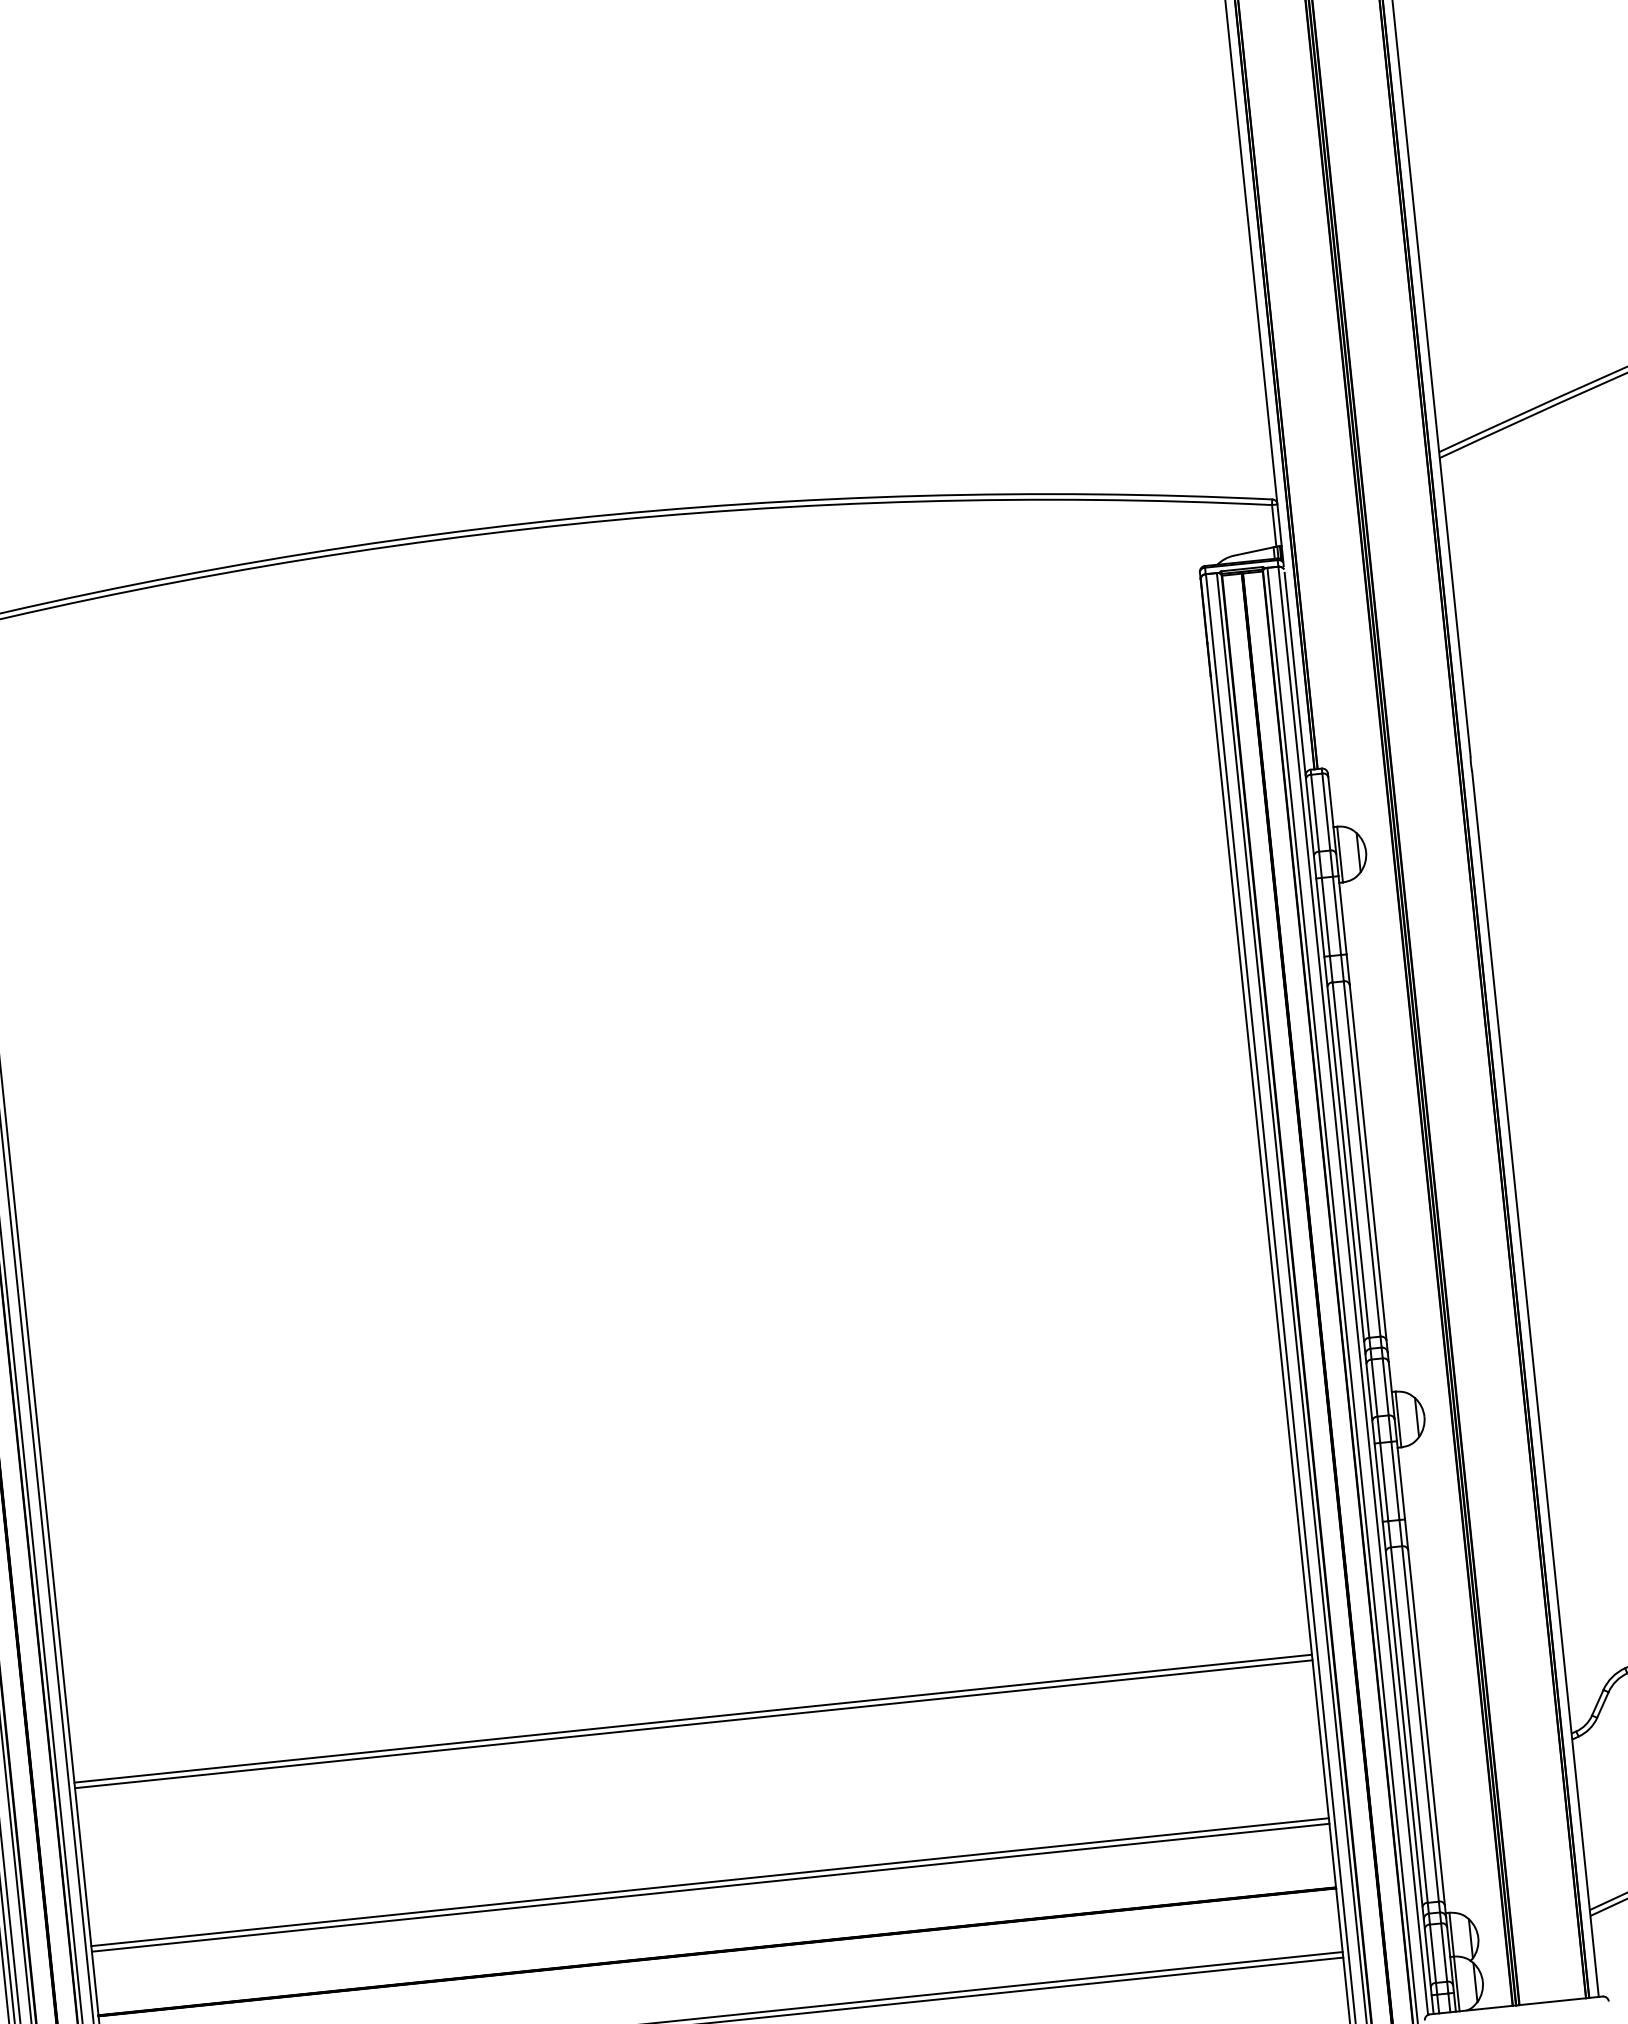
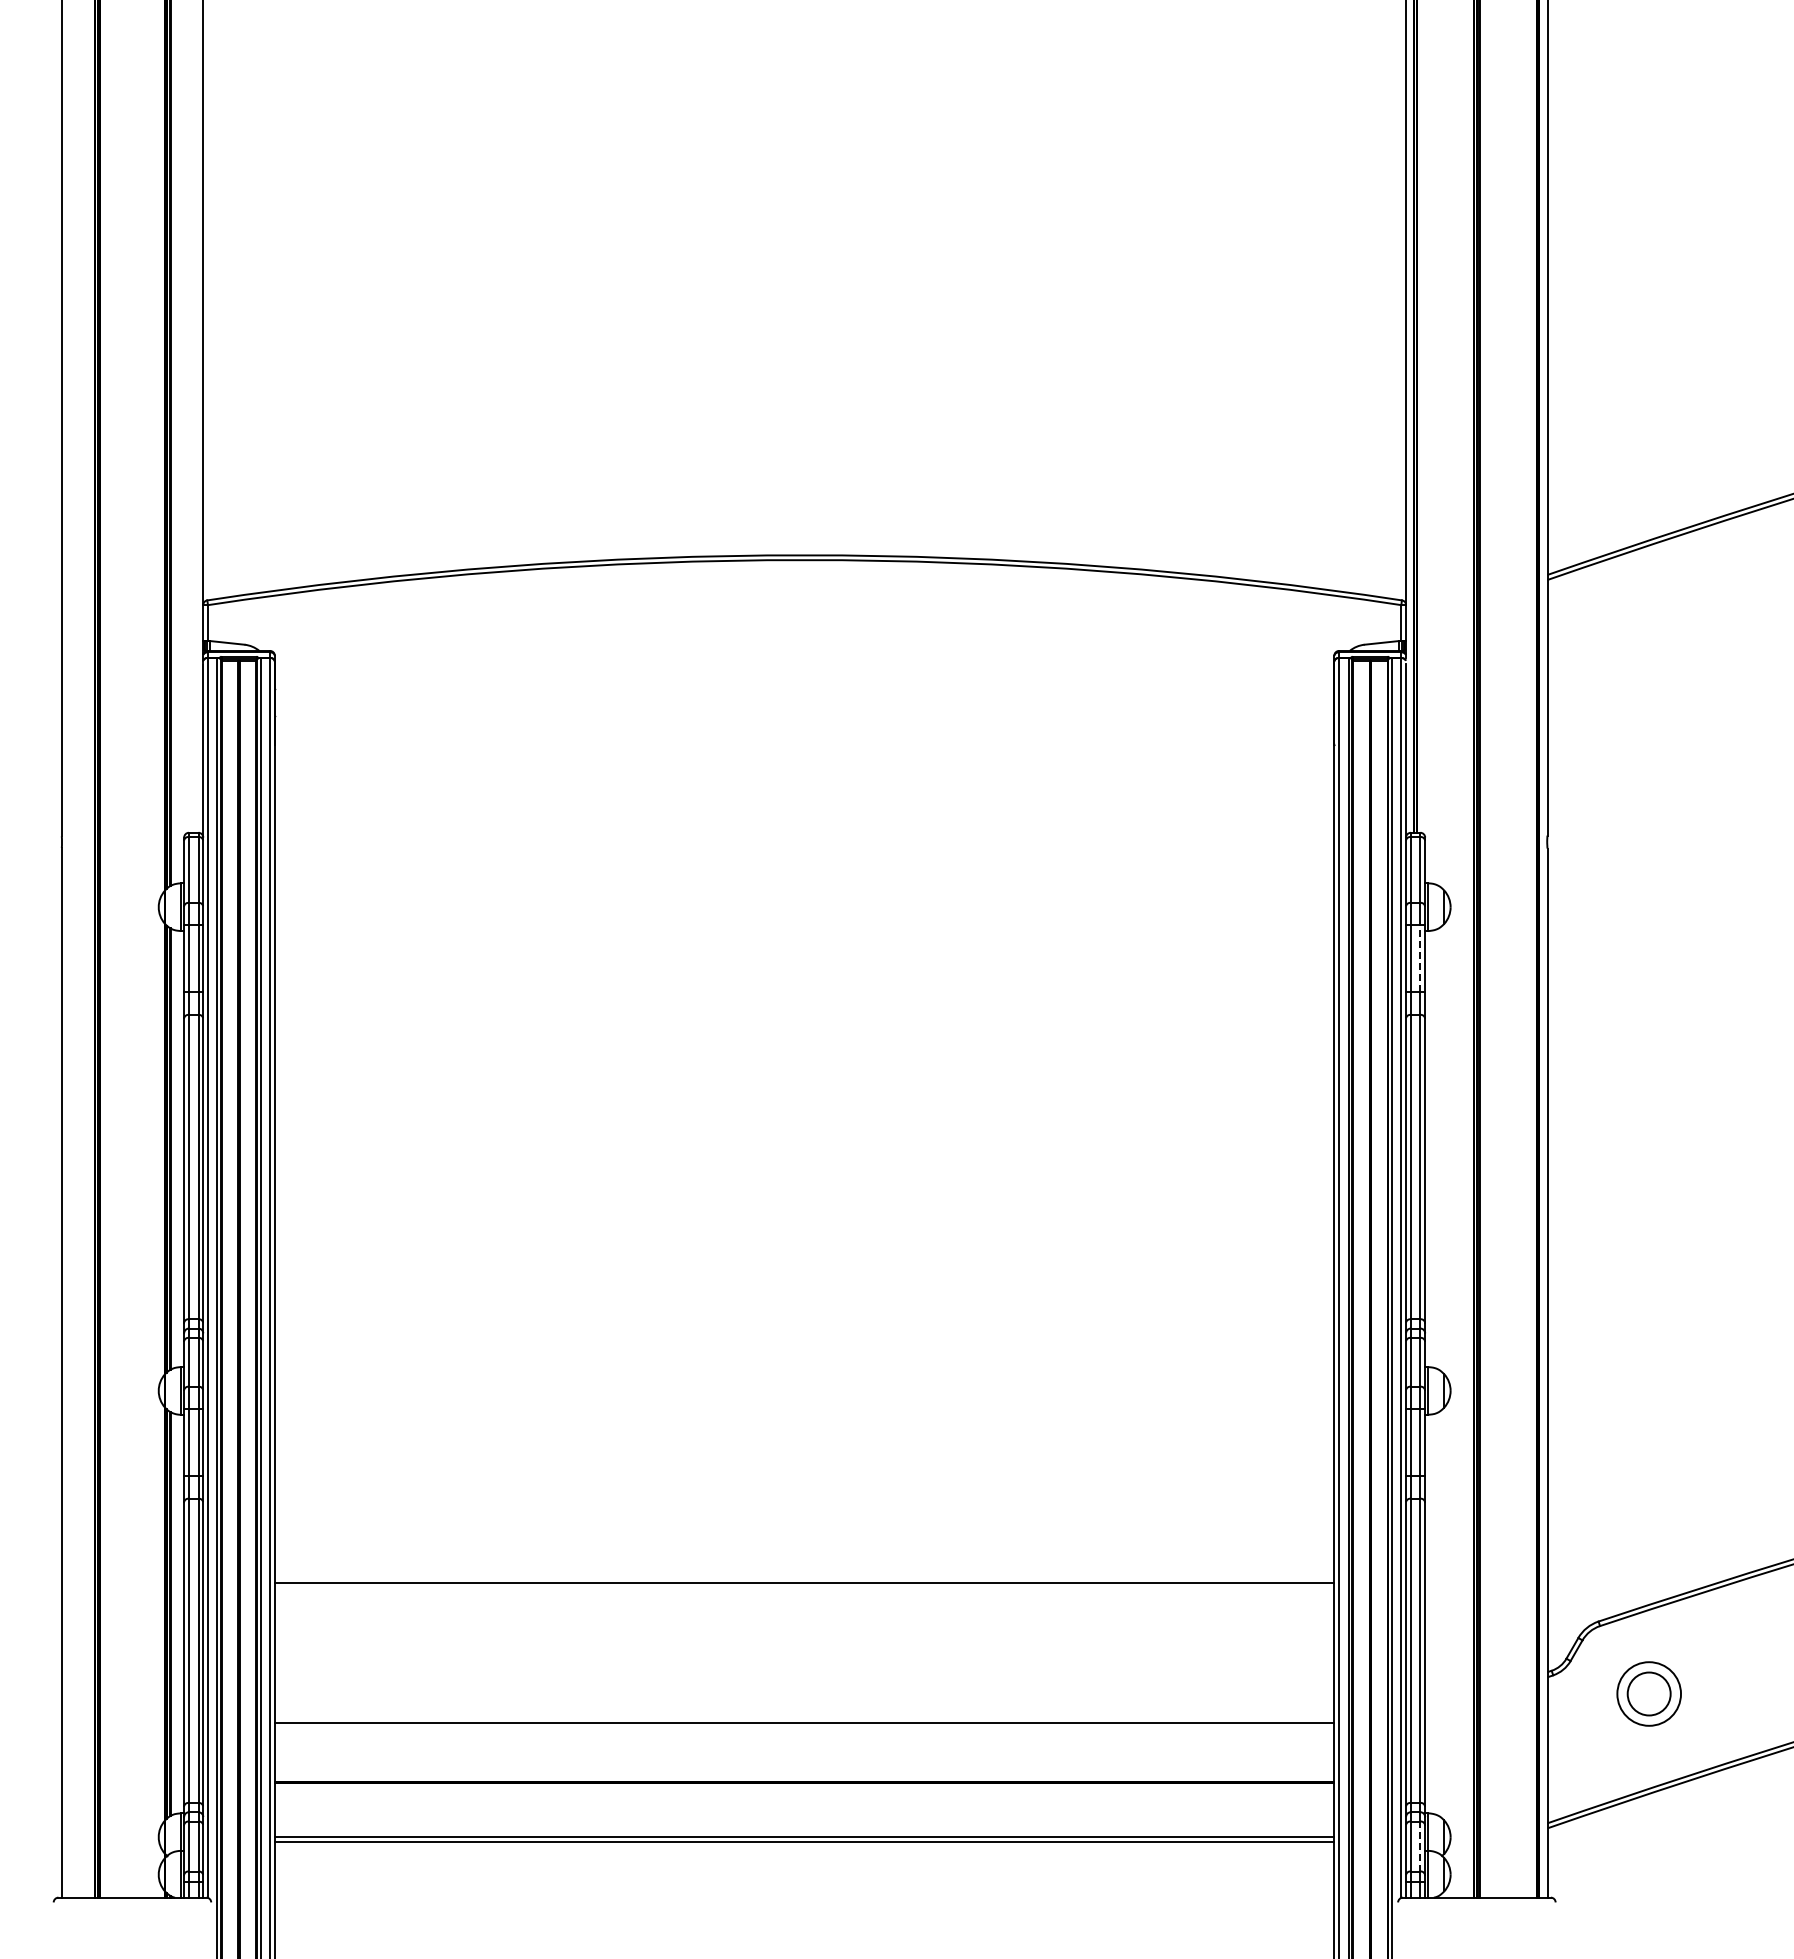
line: (1337, 915) -> (1420, 958), solid -> dashed
line: (693, 1724) -> (804, 1587), removed
line: (710, 1887) -> (804, 1727), removed
line: (1444, 1952) -> (1420, 1846), solid -> dashed

